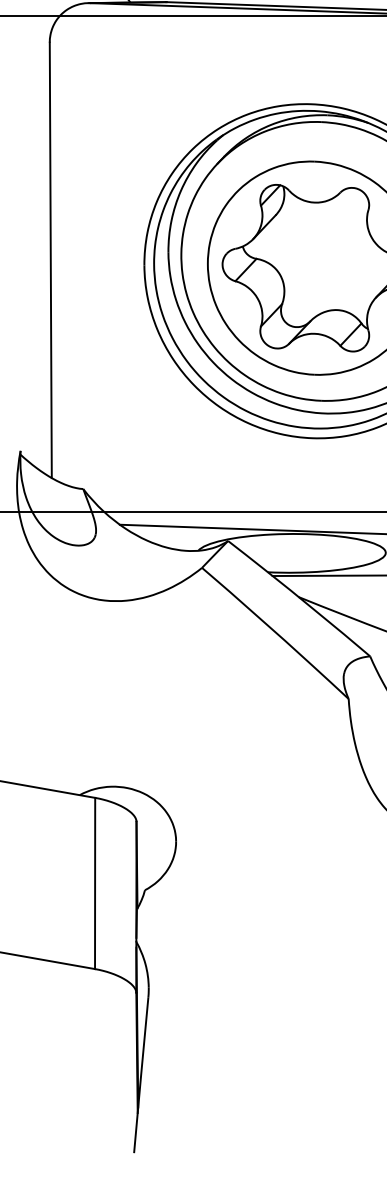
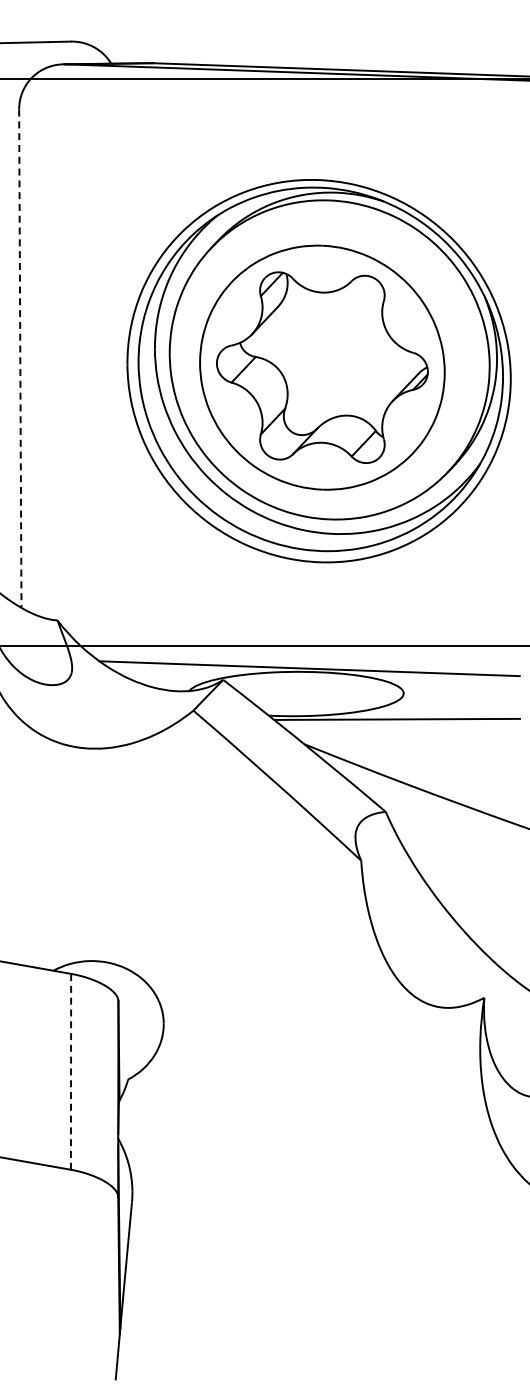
line: (50, 261) -> (20, 359), solid -> dashed
line: (95, 883) -> (71, 1071), solid -> dashed

